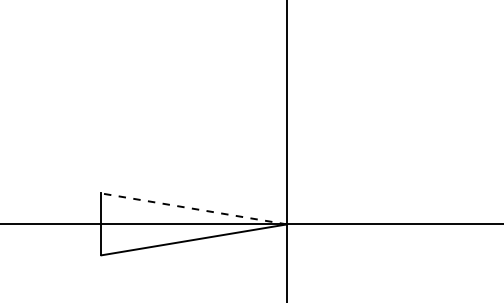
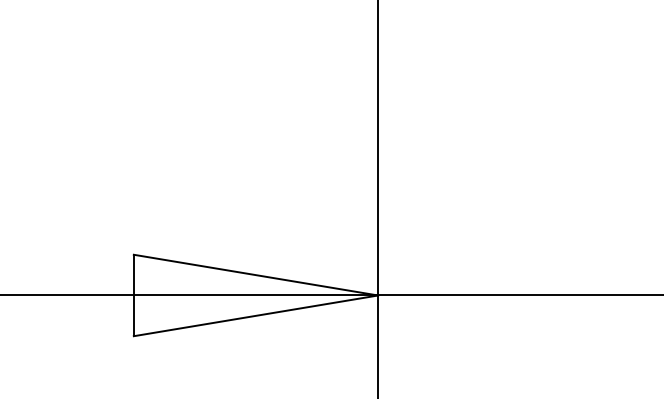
line: (193, 209) -> (255, 275), dashed -> solid

